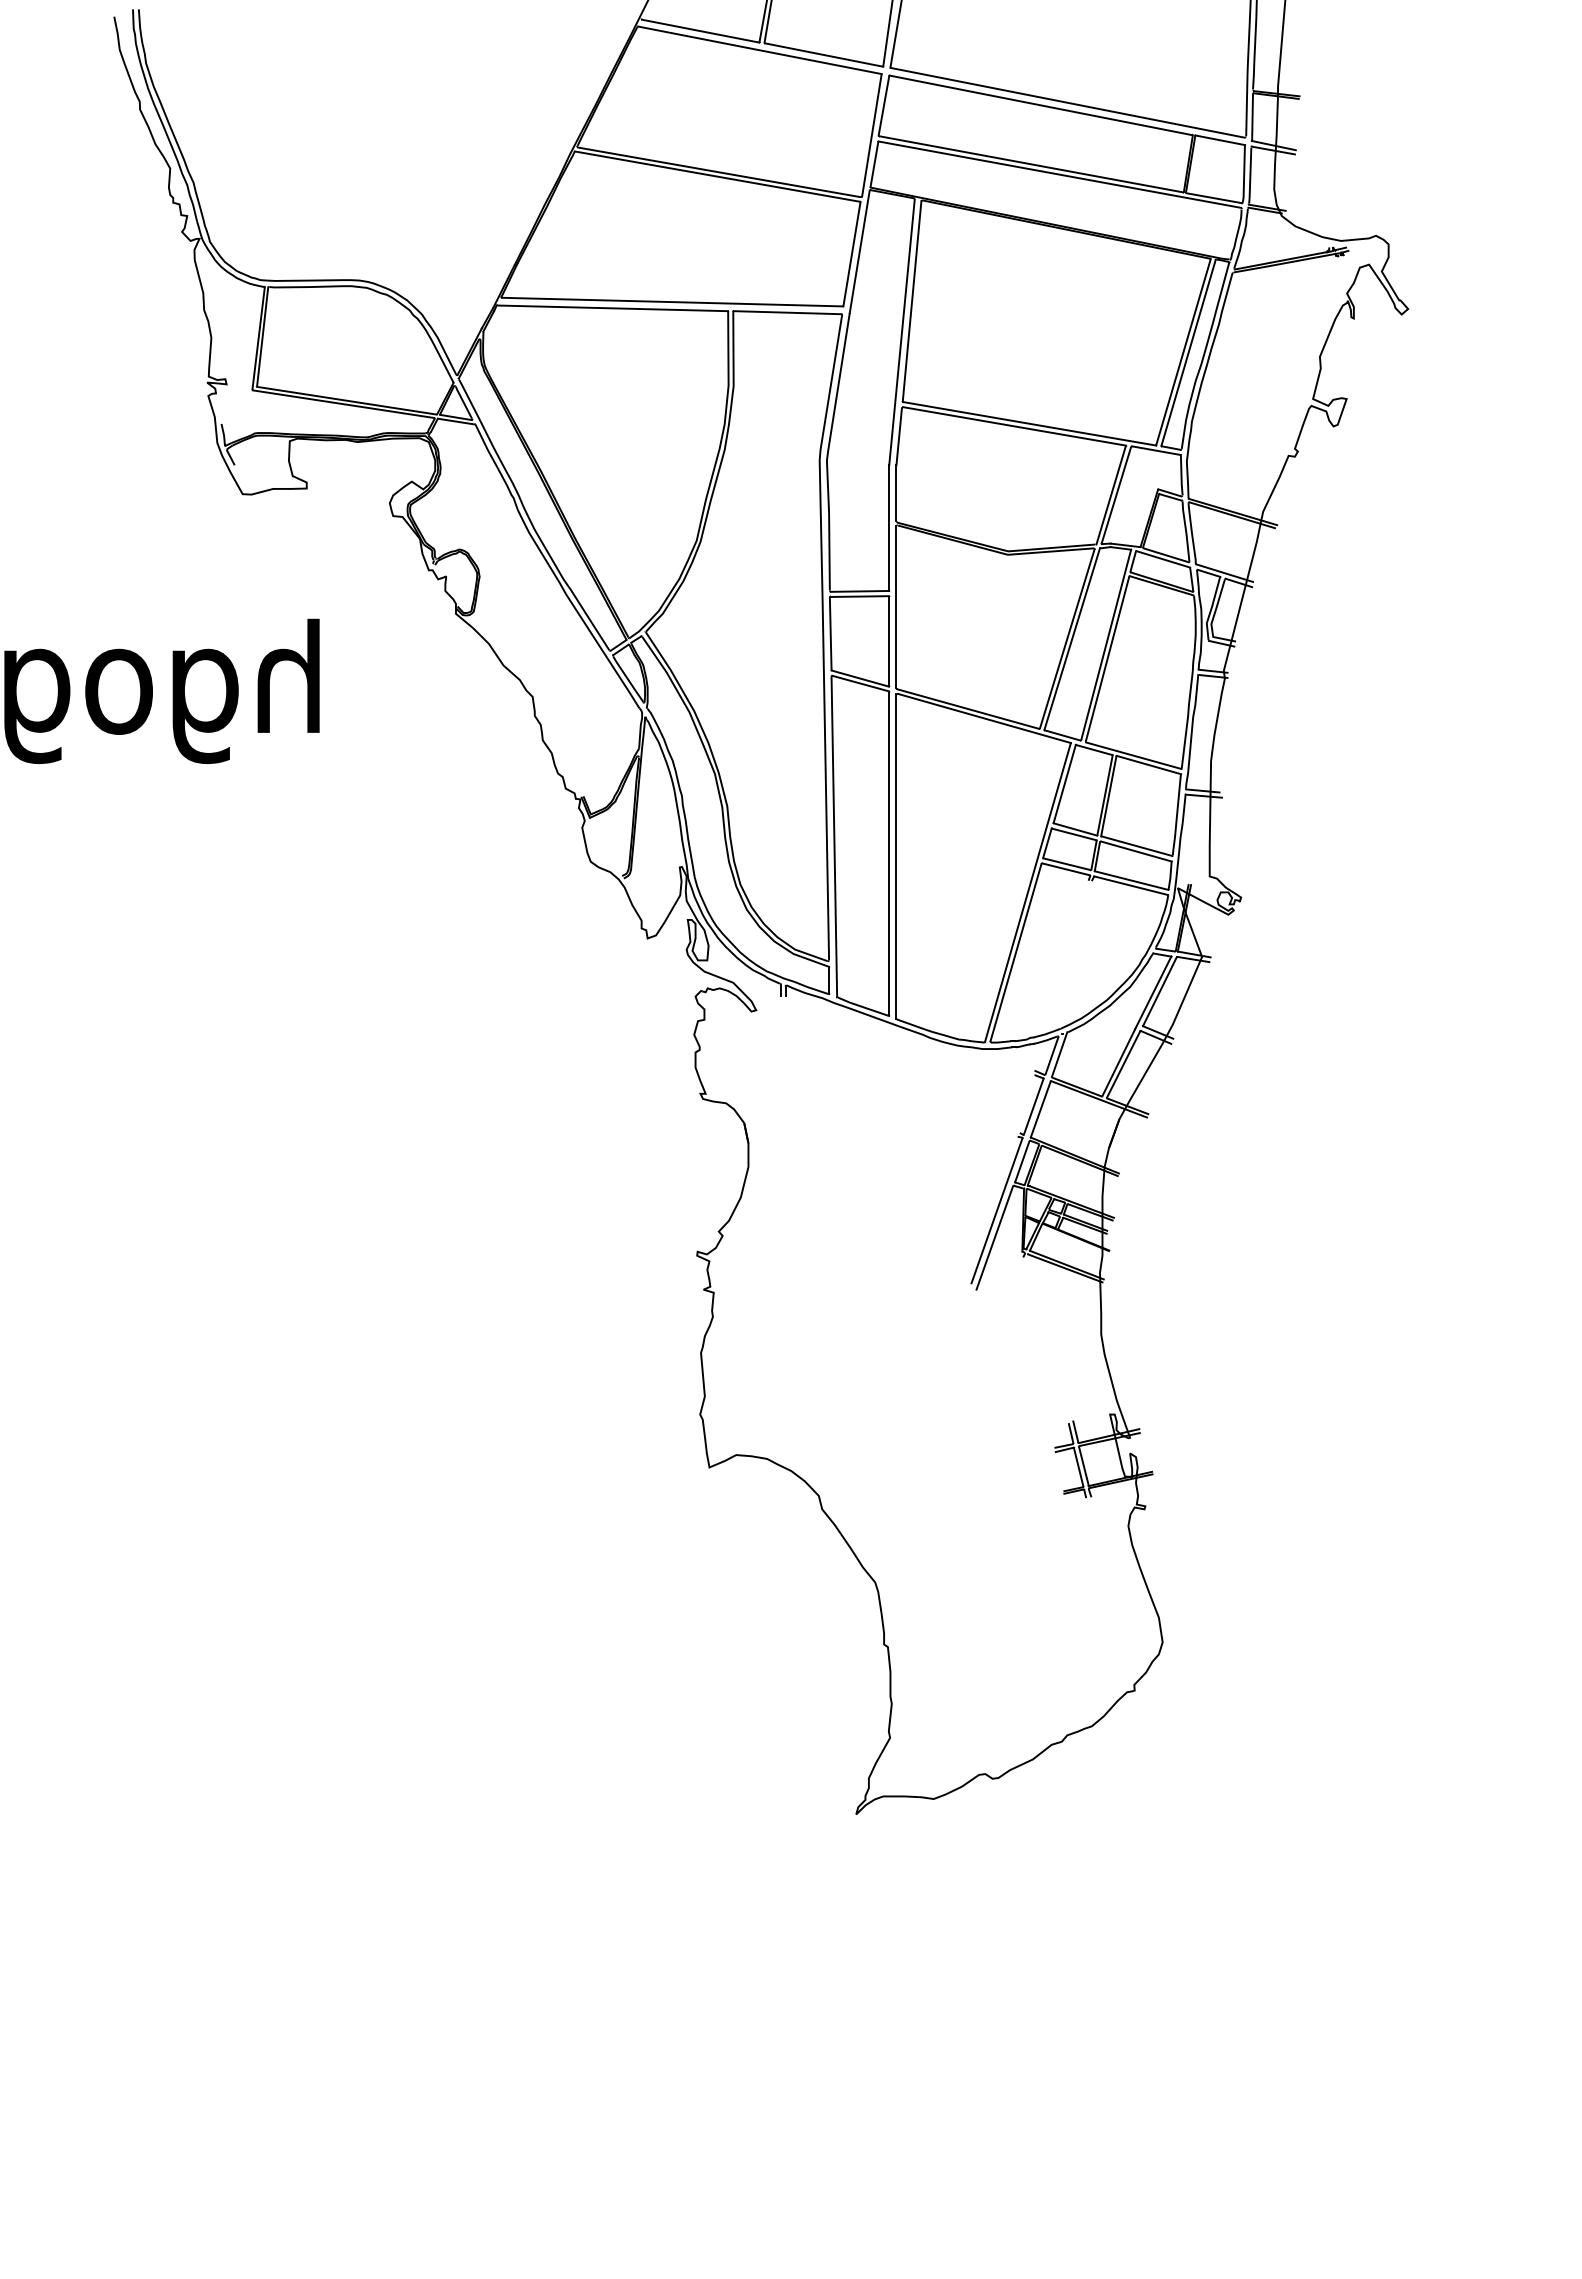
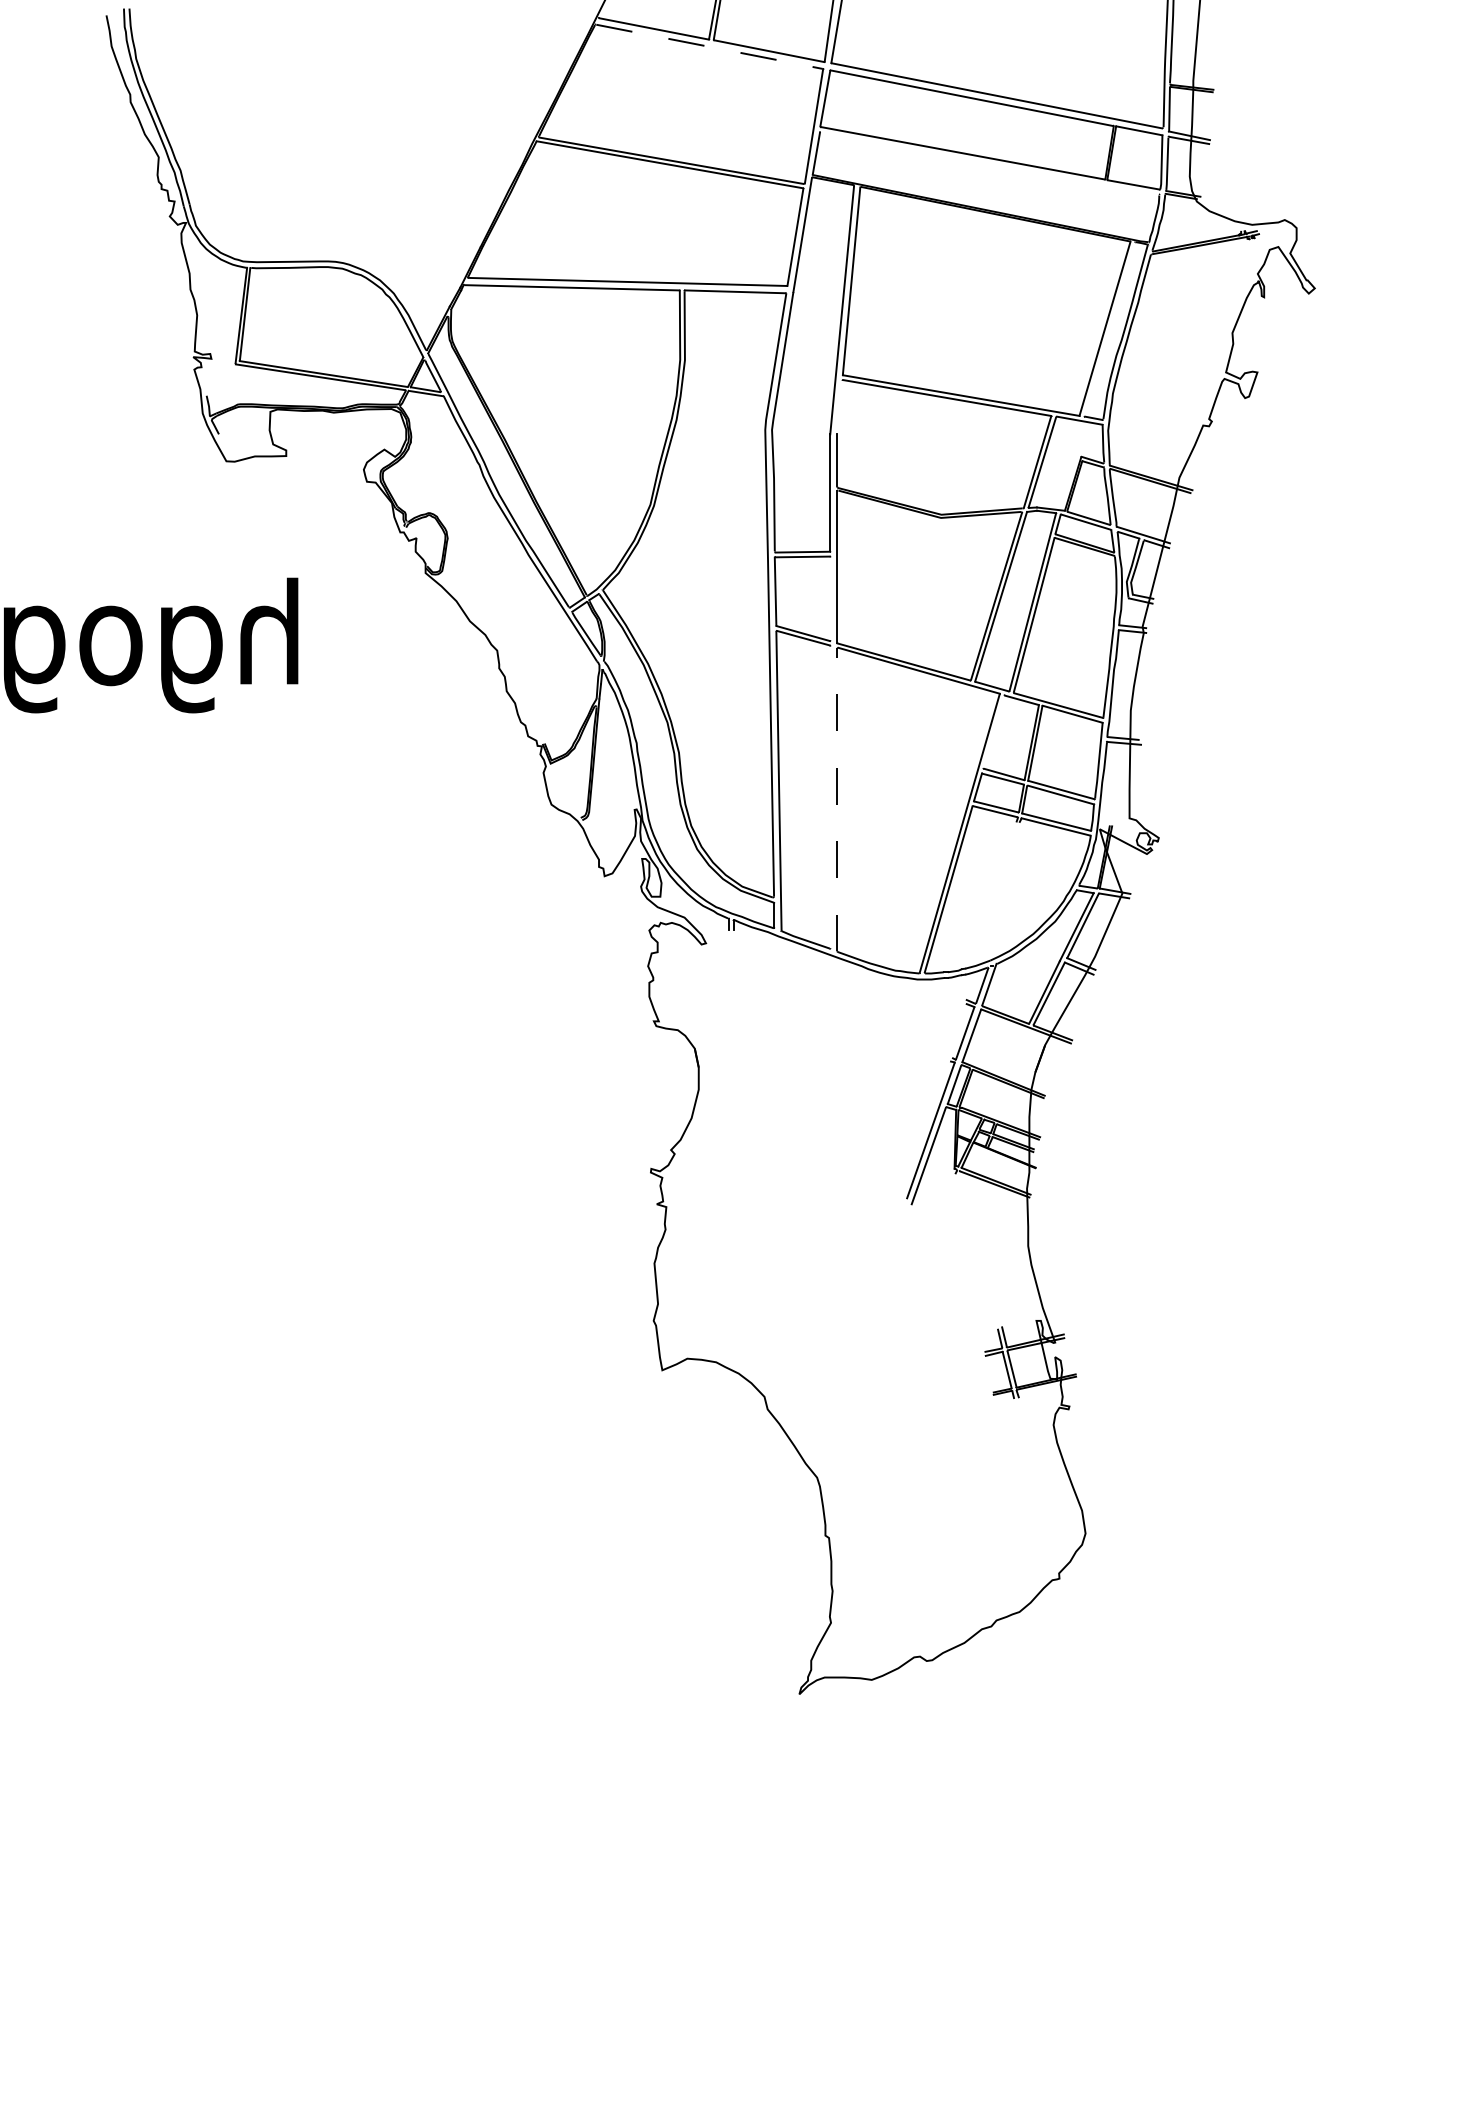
line: (759, 50) -> (709, 46), solid -> dashed
line: (1059, 174) -> (989, 162), removed
line: (1188, 352) -> (1109, 329), removed
line: (898, 436) -> (838, 407), removed
line: (889, 641) -> (830, 598), removed
line: (1064, 783) -> (993, 731), removed
line: (889, 853) -> (830, 796), removed
line: (896, 856) -> (837, 799), solid -> dashed

